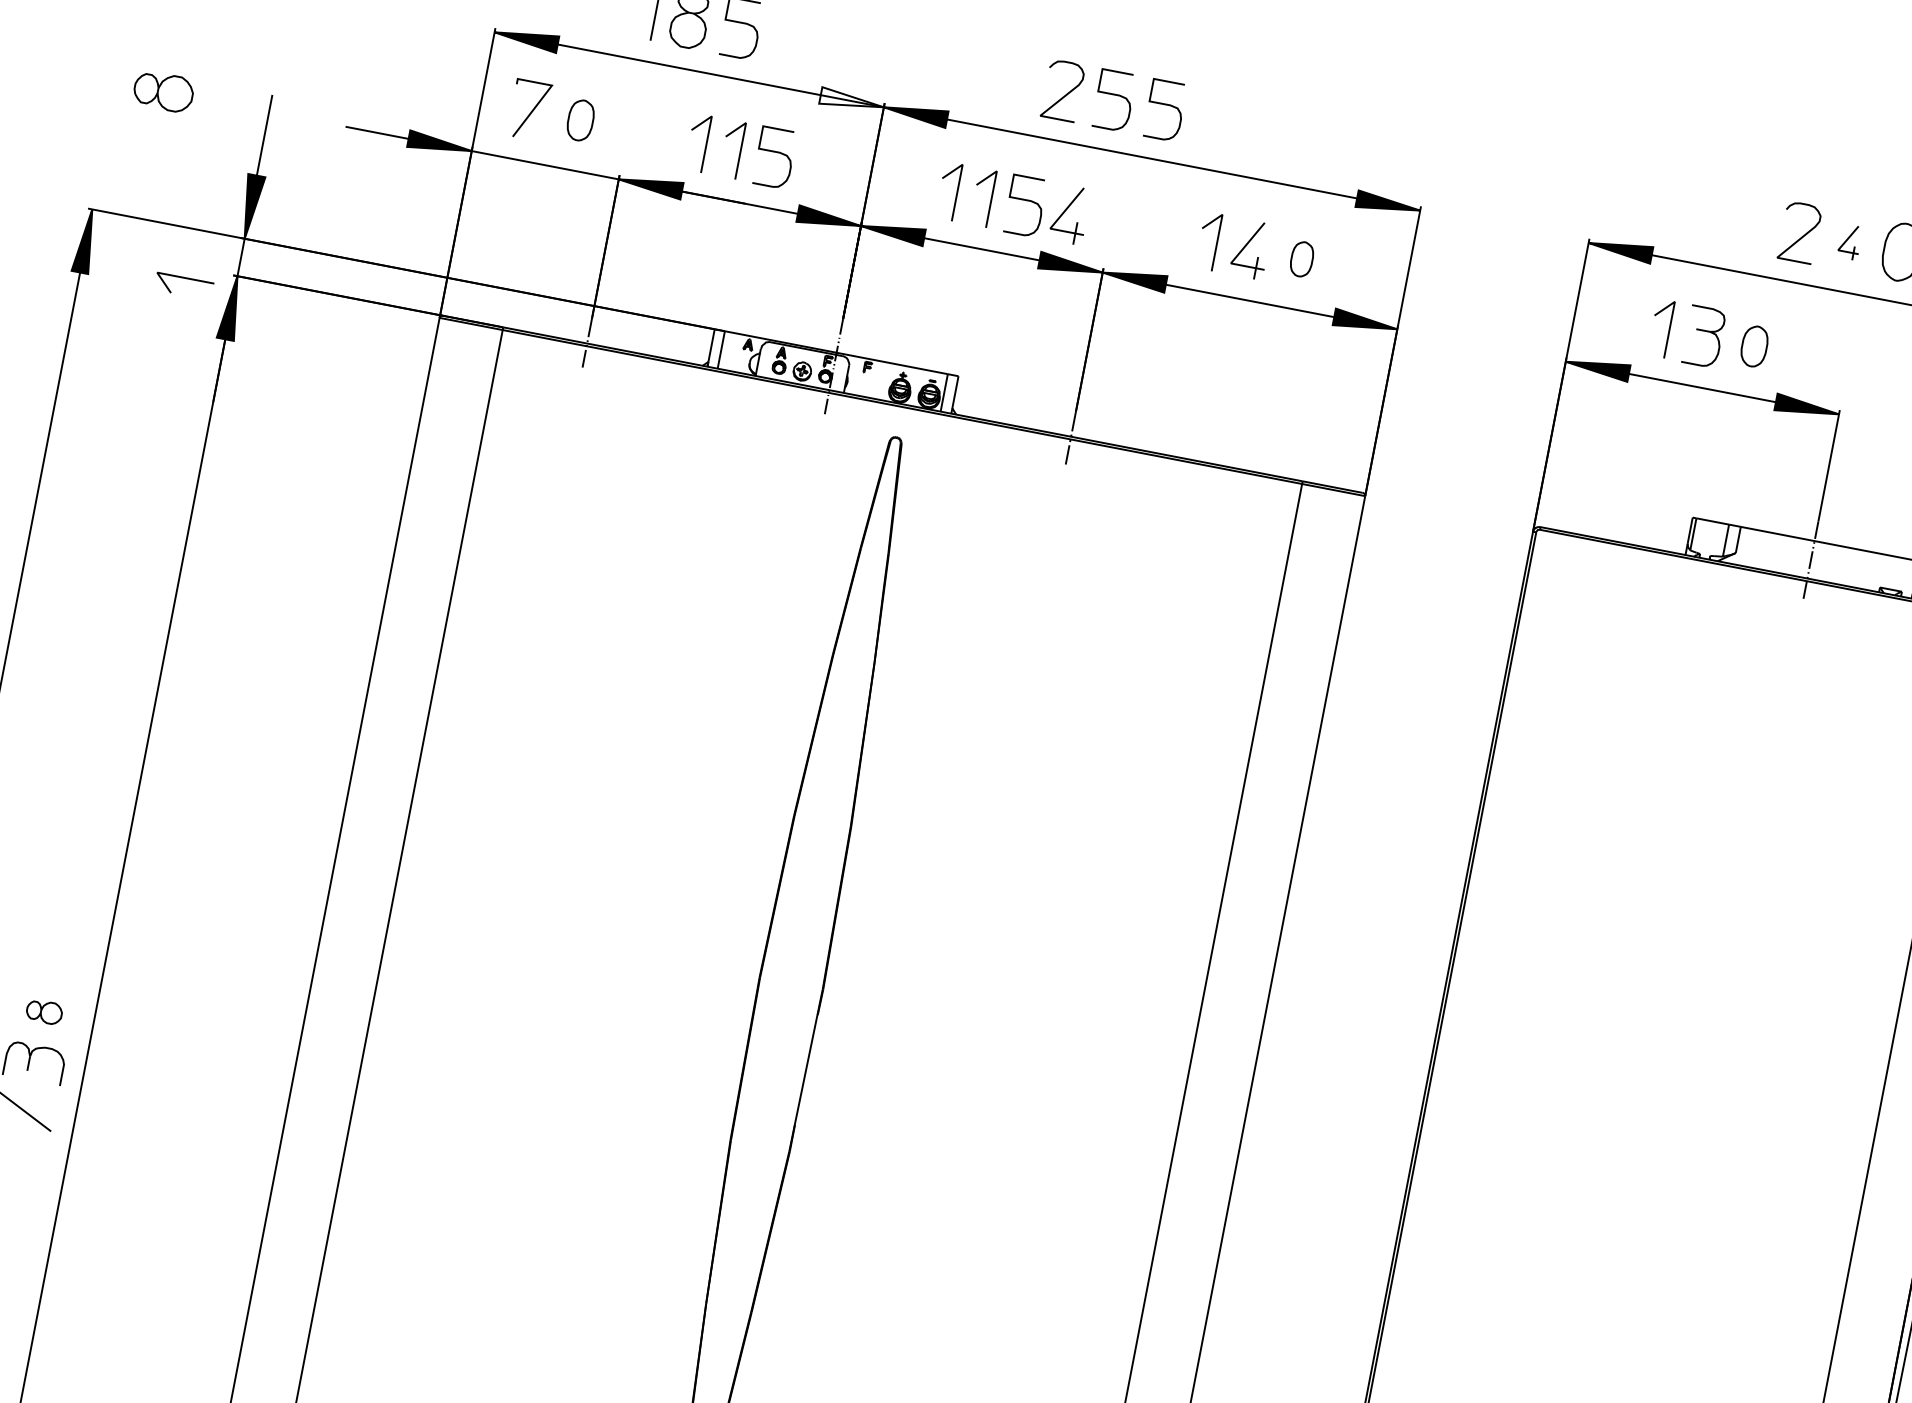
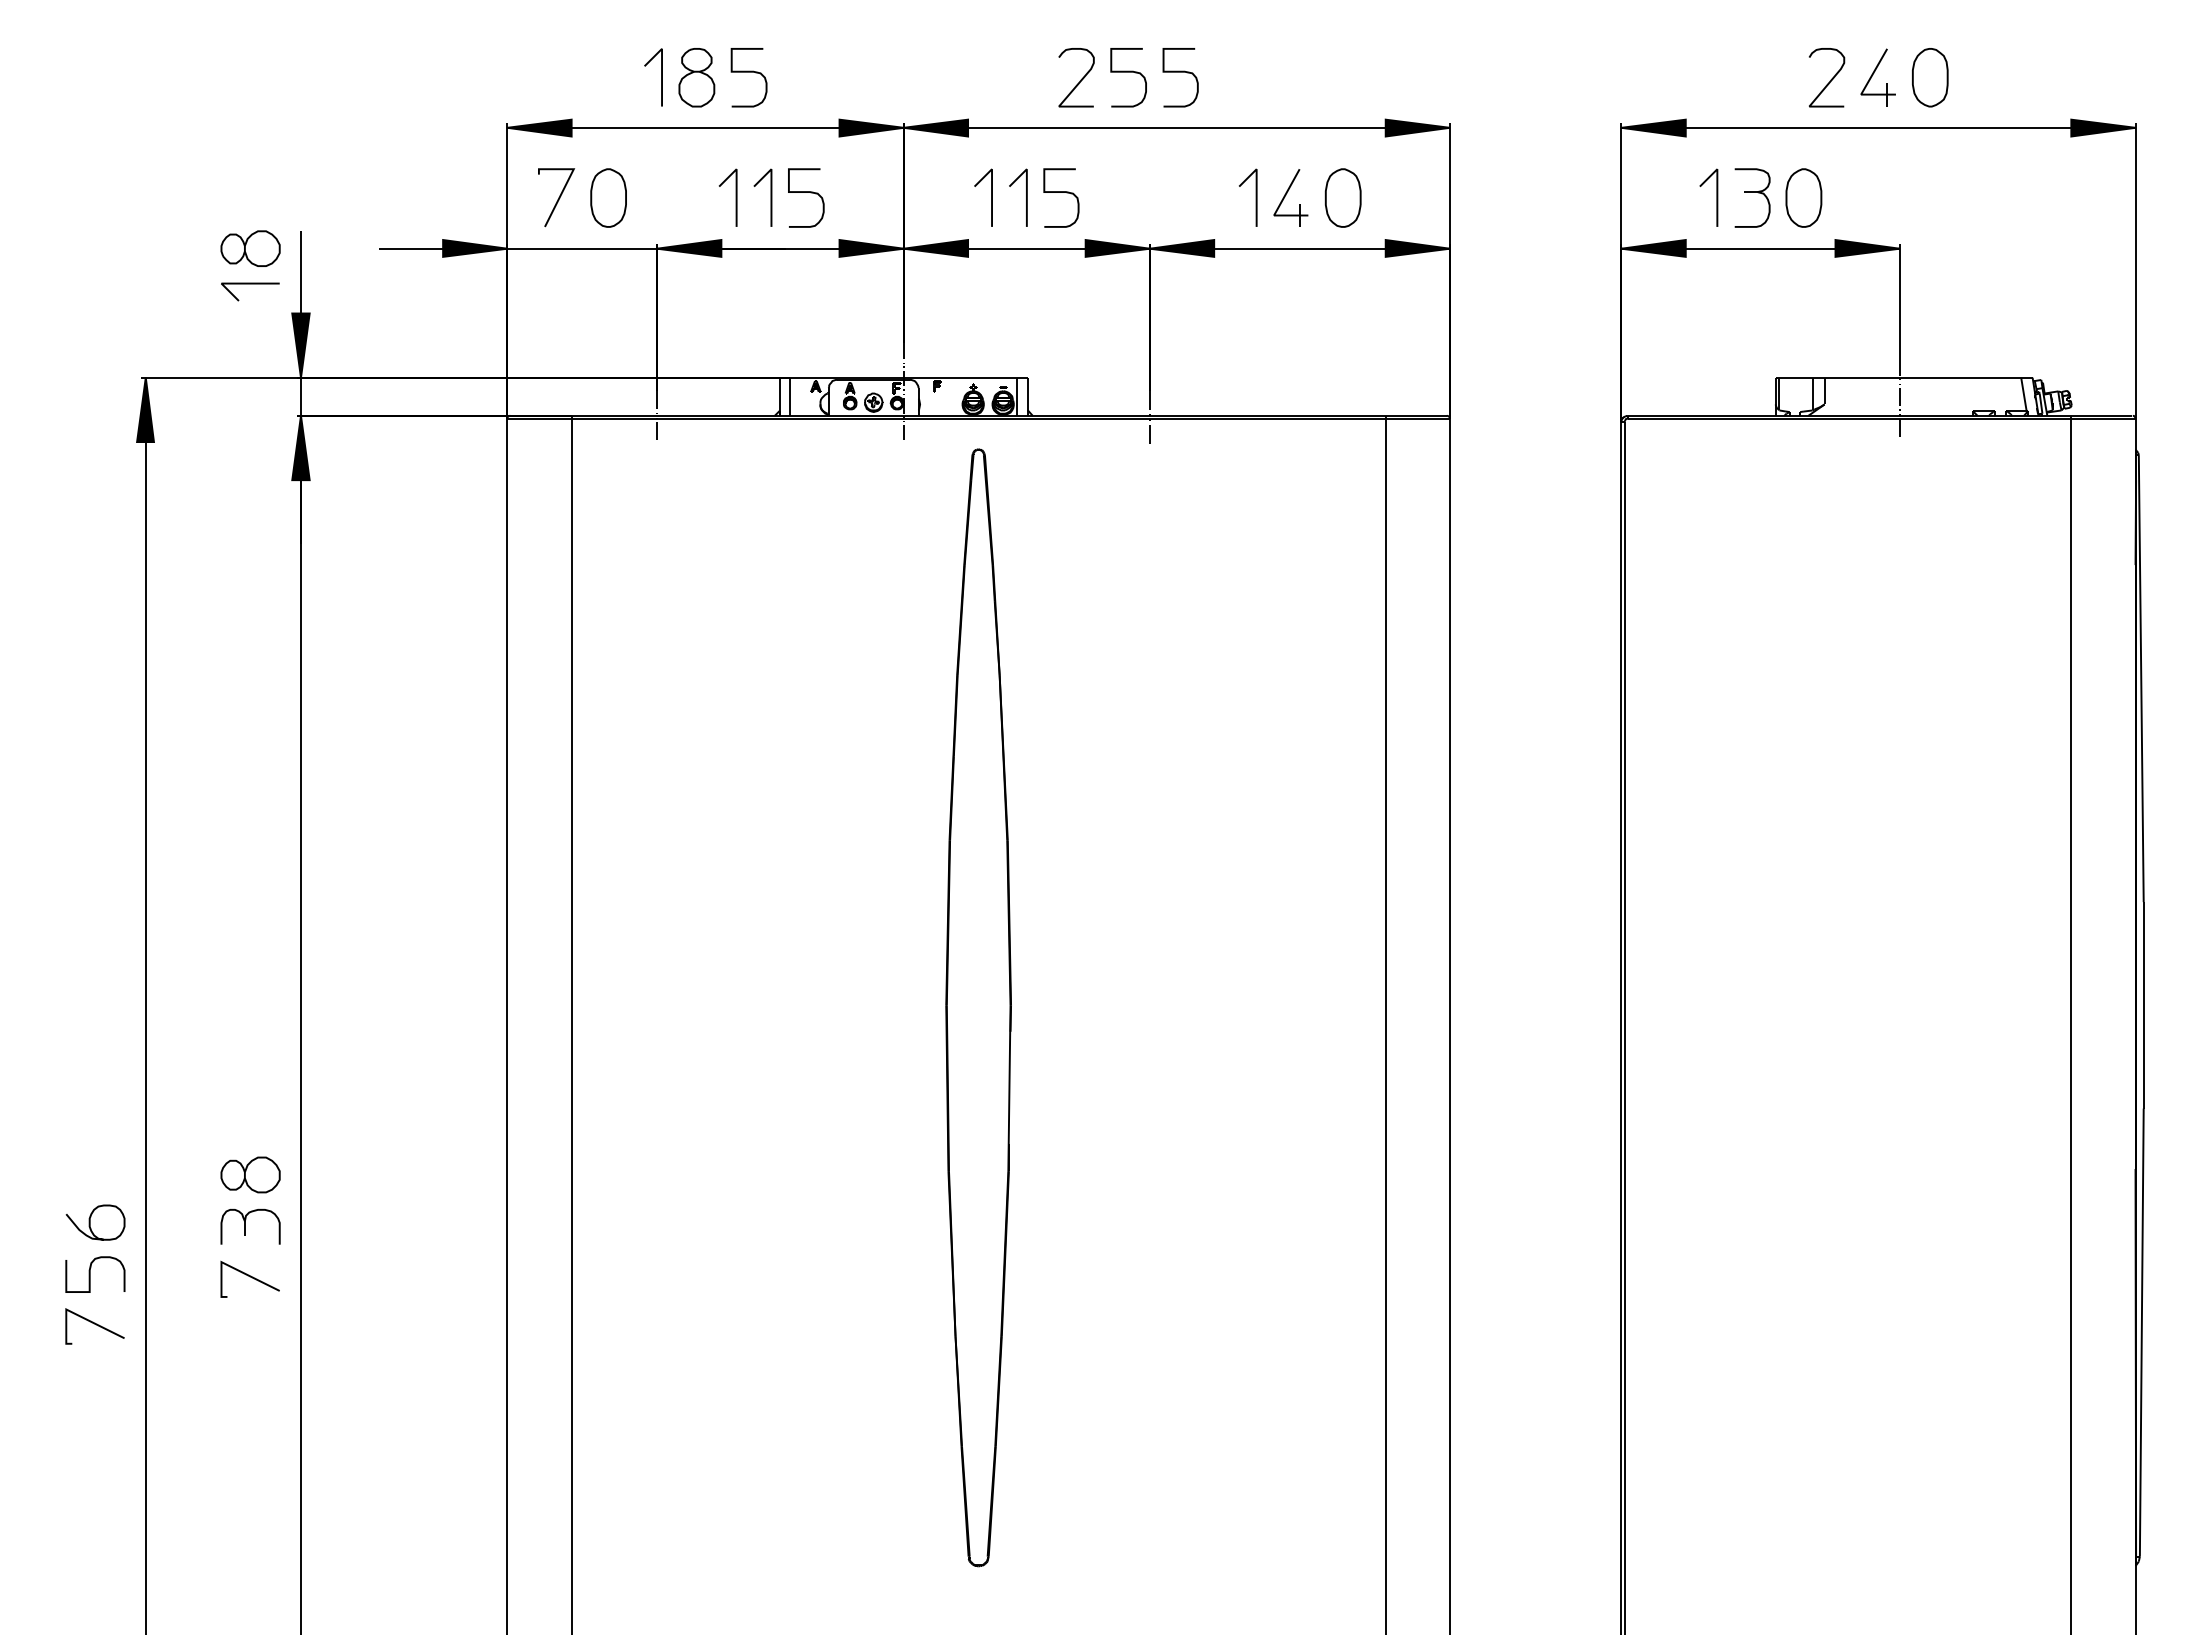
part: (163, 91) -> (250, 248), moved
fill: (852, 100) -> (871, 127), added
part: (580, 119) -> (608, 197), size x1.43
part: (1069, 214) -> (1106, 197), removed
part: (1849, 242) -> (1877, 77), size x1.67
part: (1301, 258) -> (1342, 197), size x1.67
line: (185, 279) -> (250, 284), moved
part: (1754, 345) -> (1803, 197), size x1.43
part: (44, 1011) -> (250, 1174), size x1.67

